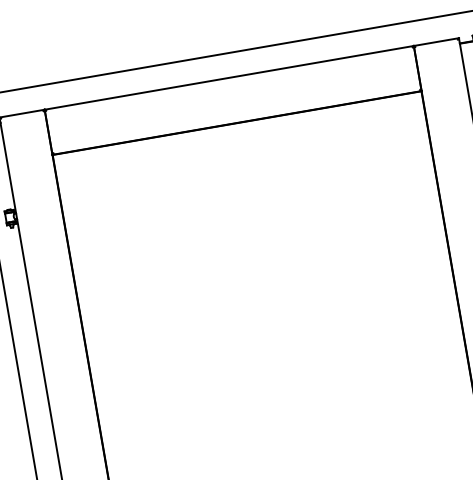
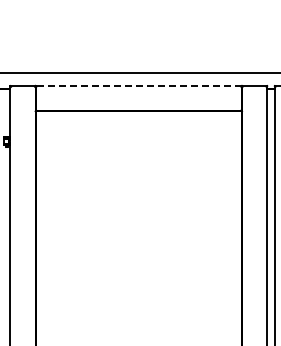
line: (228, 78) -> (138, 86), solid -> dashed

